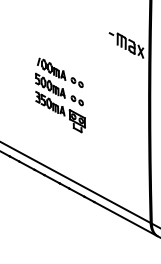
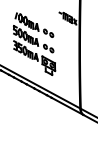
part: (60, 94) -> (34, 43), size x1.67

